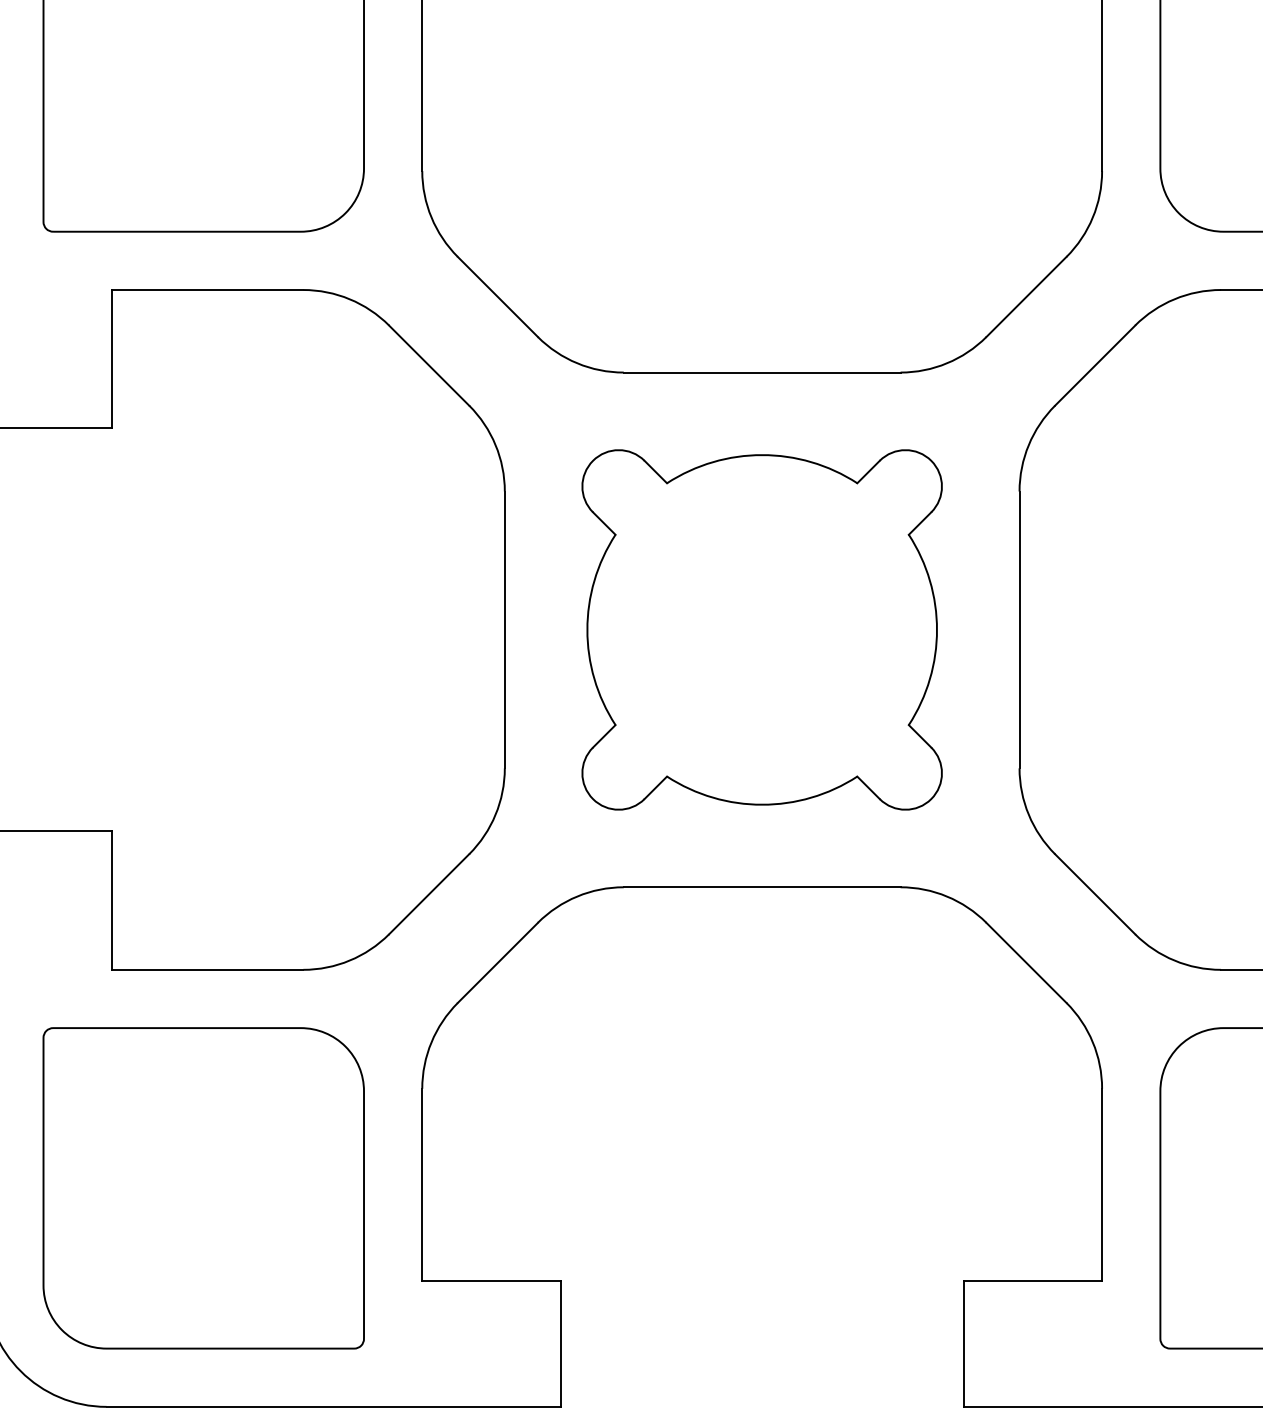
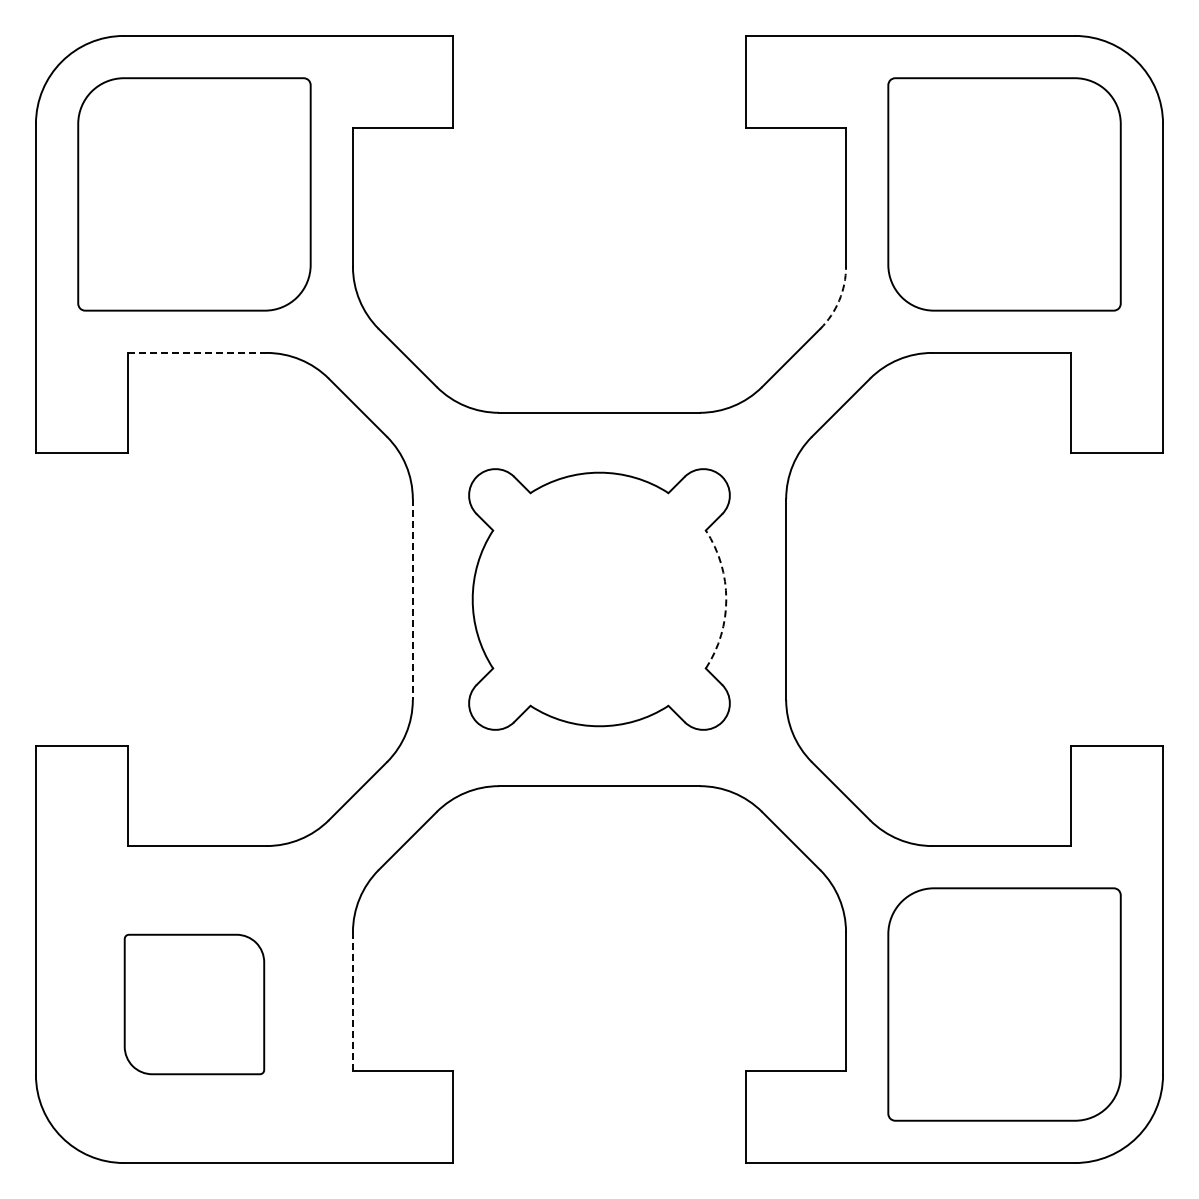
arc: (1093, 217) -> (839, 300), solid -> dashed
line: (207, 289) -> (197, 352), solid -> dashed
arc: (937, 629) -> (726, 599), solid -> dashed
line: (504, 631) -> (412, 600), solid -> dashed
line: (421, 1184) -> (352, 1001), solid -> dashed
part: (203, 1188) -> (194, 1004), size x0.6

